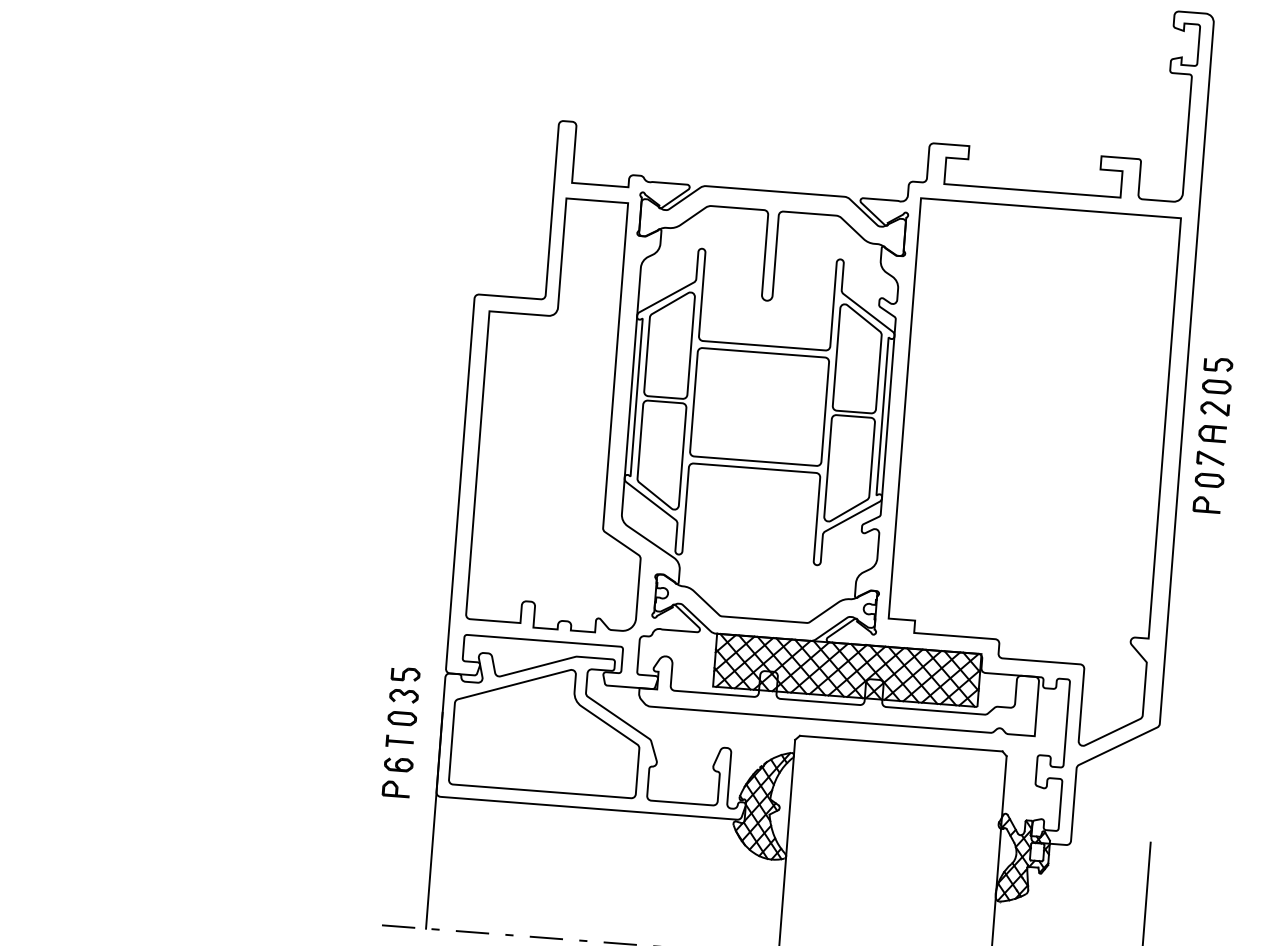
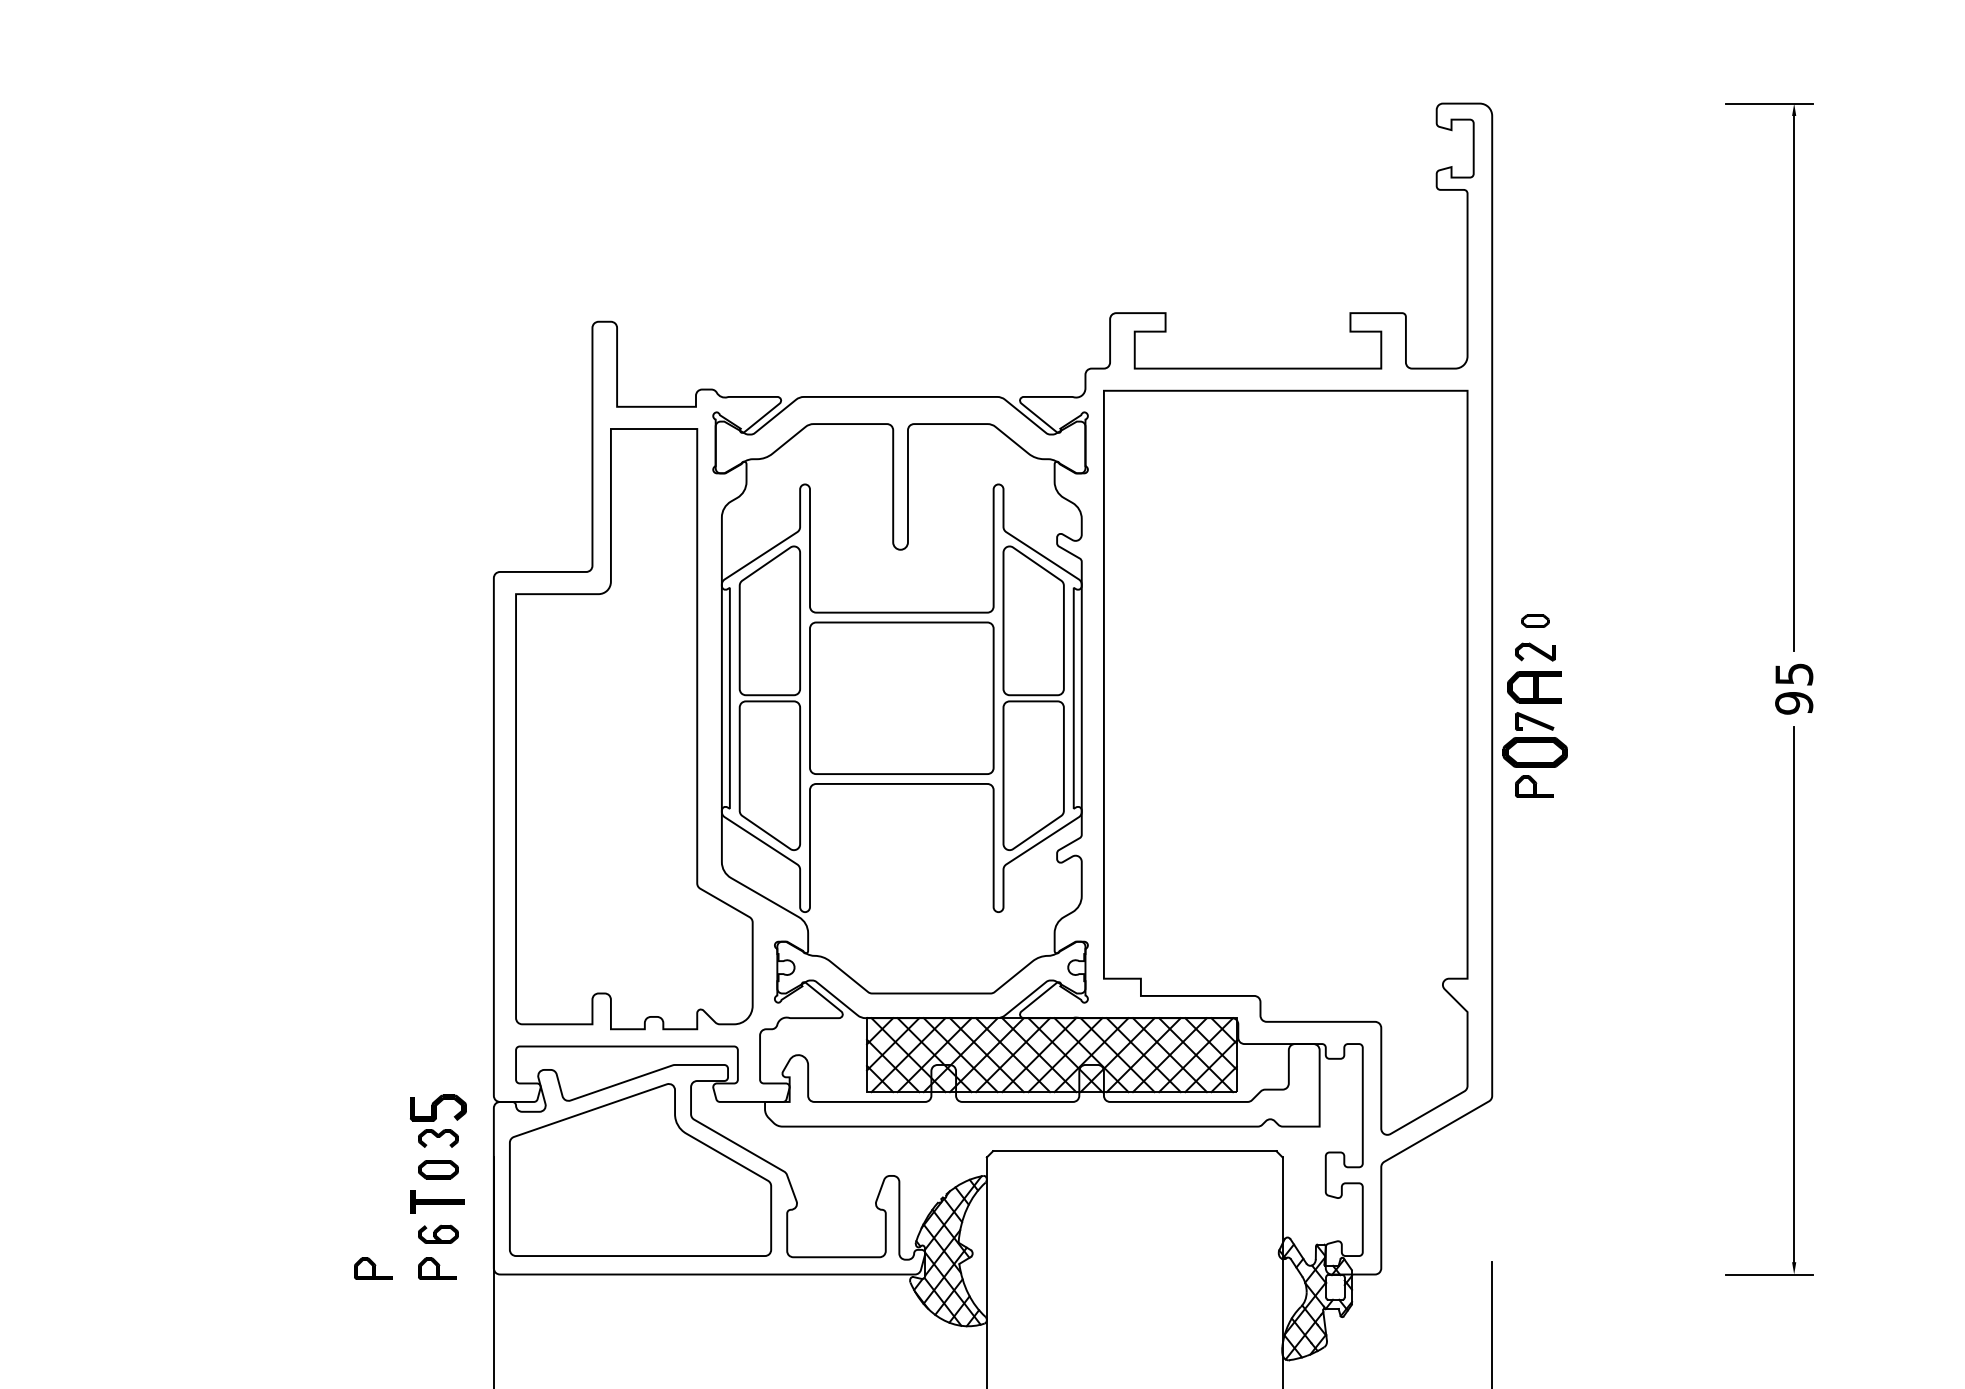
part: (1218, 364) -> (1535, 590), removed
part: (1216, 386) -> (1535, 620), size x0.7
part: (1212, 433) -> (1534, 686), size x1.4
part: (1209, 479) -> (1535, 751), size x1.6
part: (405, 674) -> (438, 1107), size x1.4
part: (399, 741) -> (437, 1202), size x1.4
part: (350, 785) -> (373, 1268), added

